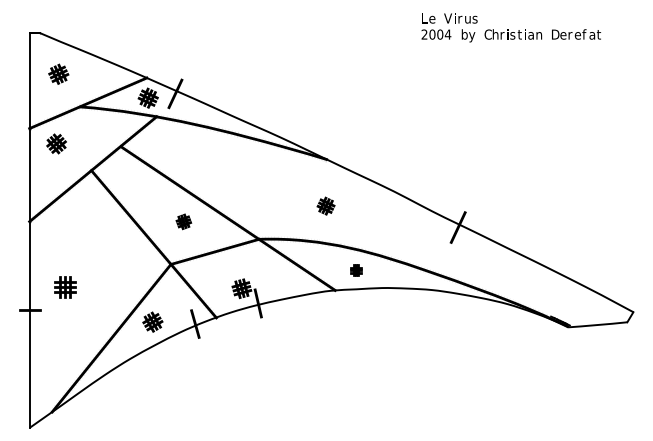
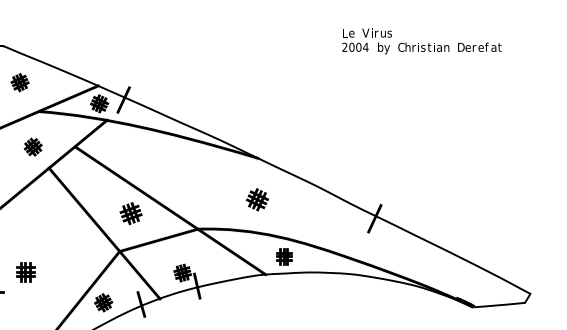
part: (56, 143) -> (33, 146), moved
part: (325, 205) -> (256, 199), size x1.43
part: (183, 221) -> (130, 213), size x1.67
part: (356, 270) -> (284, 256), size x1.67

